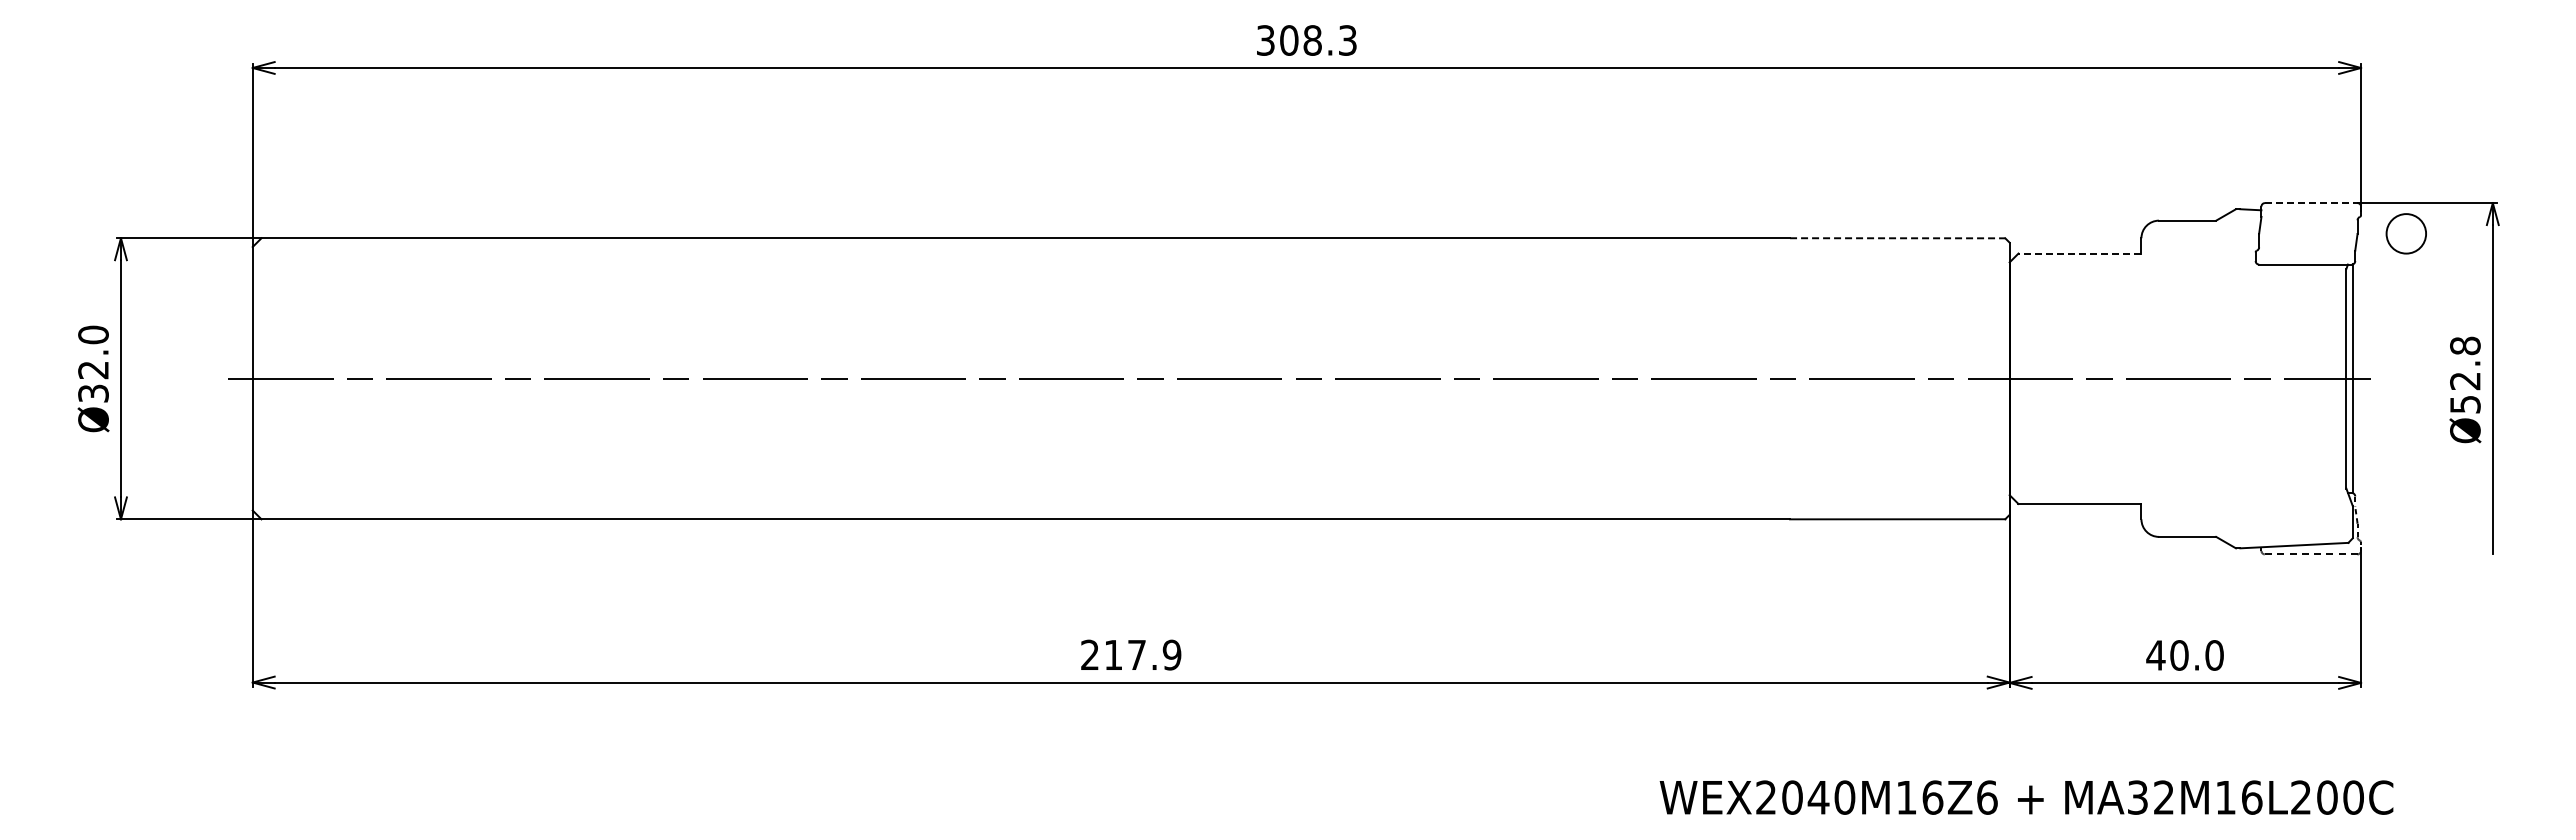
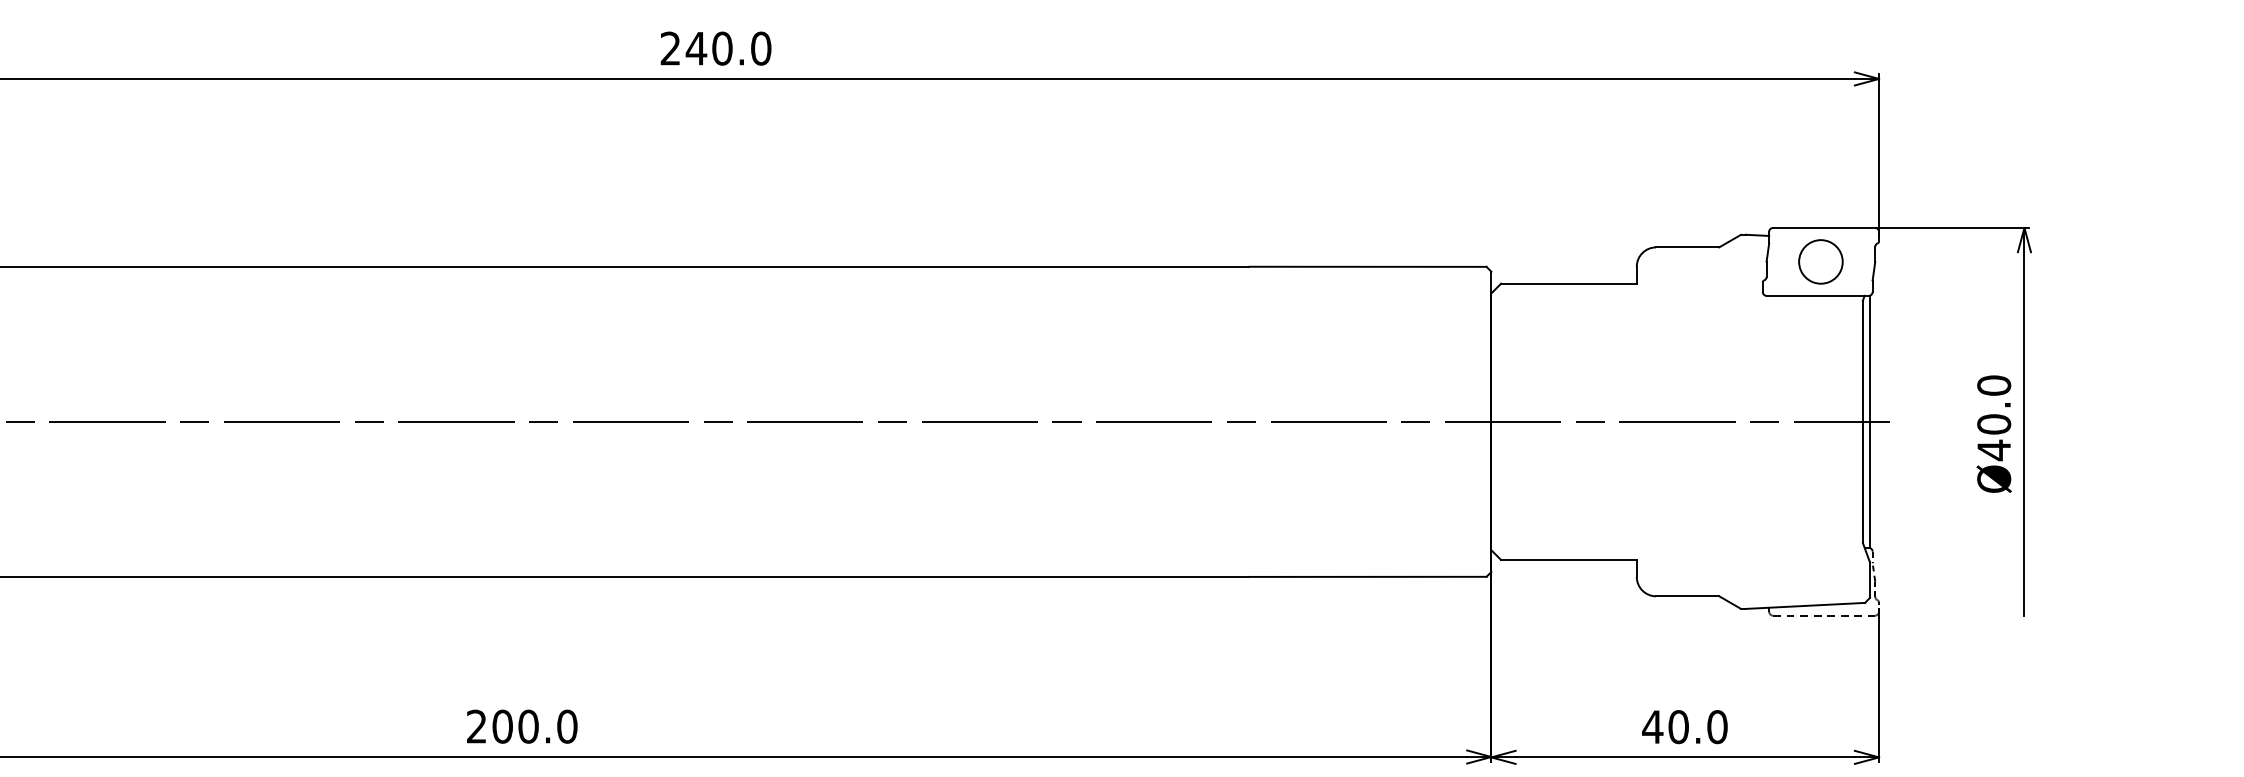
text: (1306, 40) -> (715, 48), 308.3 -> 240.0
line: (2311, 203) -> (1824, 228), dashed -> solid
circle: (2405, 233) -> (1819, 261), moved
line: (1897, 238) -> (1367, 267), dashed -> solid
line: (2079, 253) -> (1568, 283), dashed -> solid
text: (2465, 375) -> (1994, 418), Ø52.8 -> Ø40.0
text: (1142, 654) -> (534, 726), 217.9 -> 200.0

